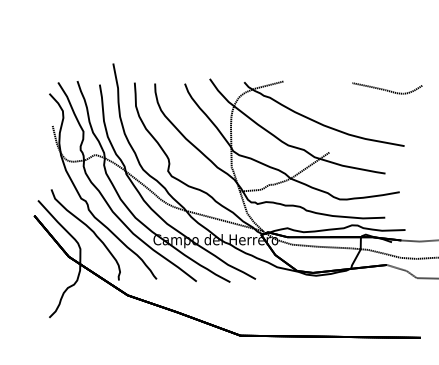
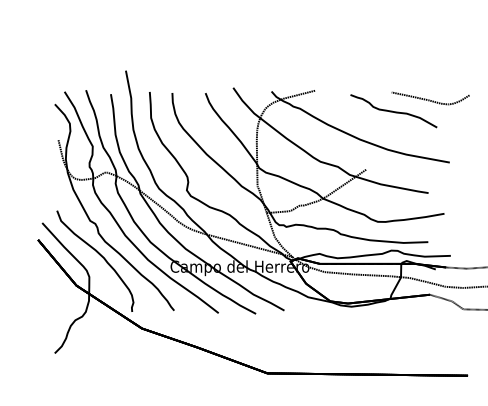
part: (353, 100) -> (393, 111), added

